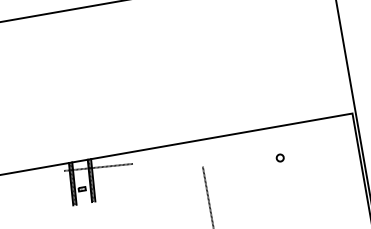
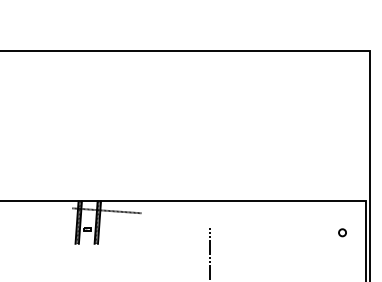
circle: (280, 157) -> (342, 232), moved

